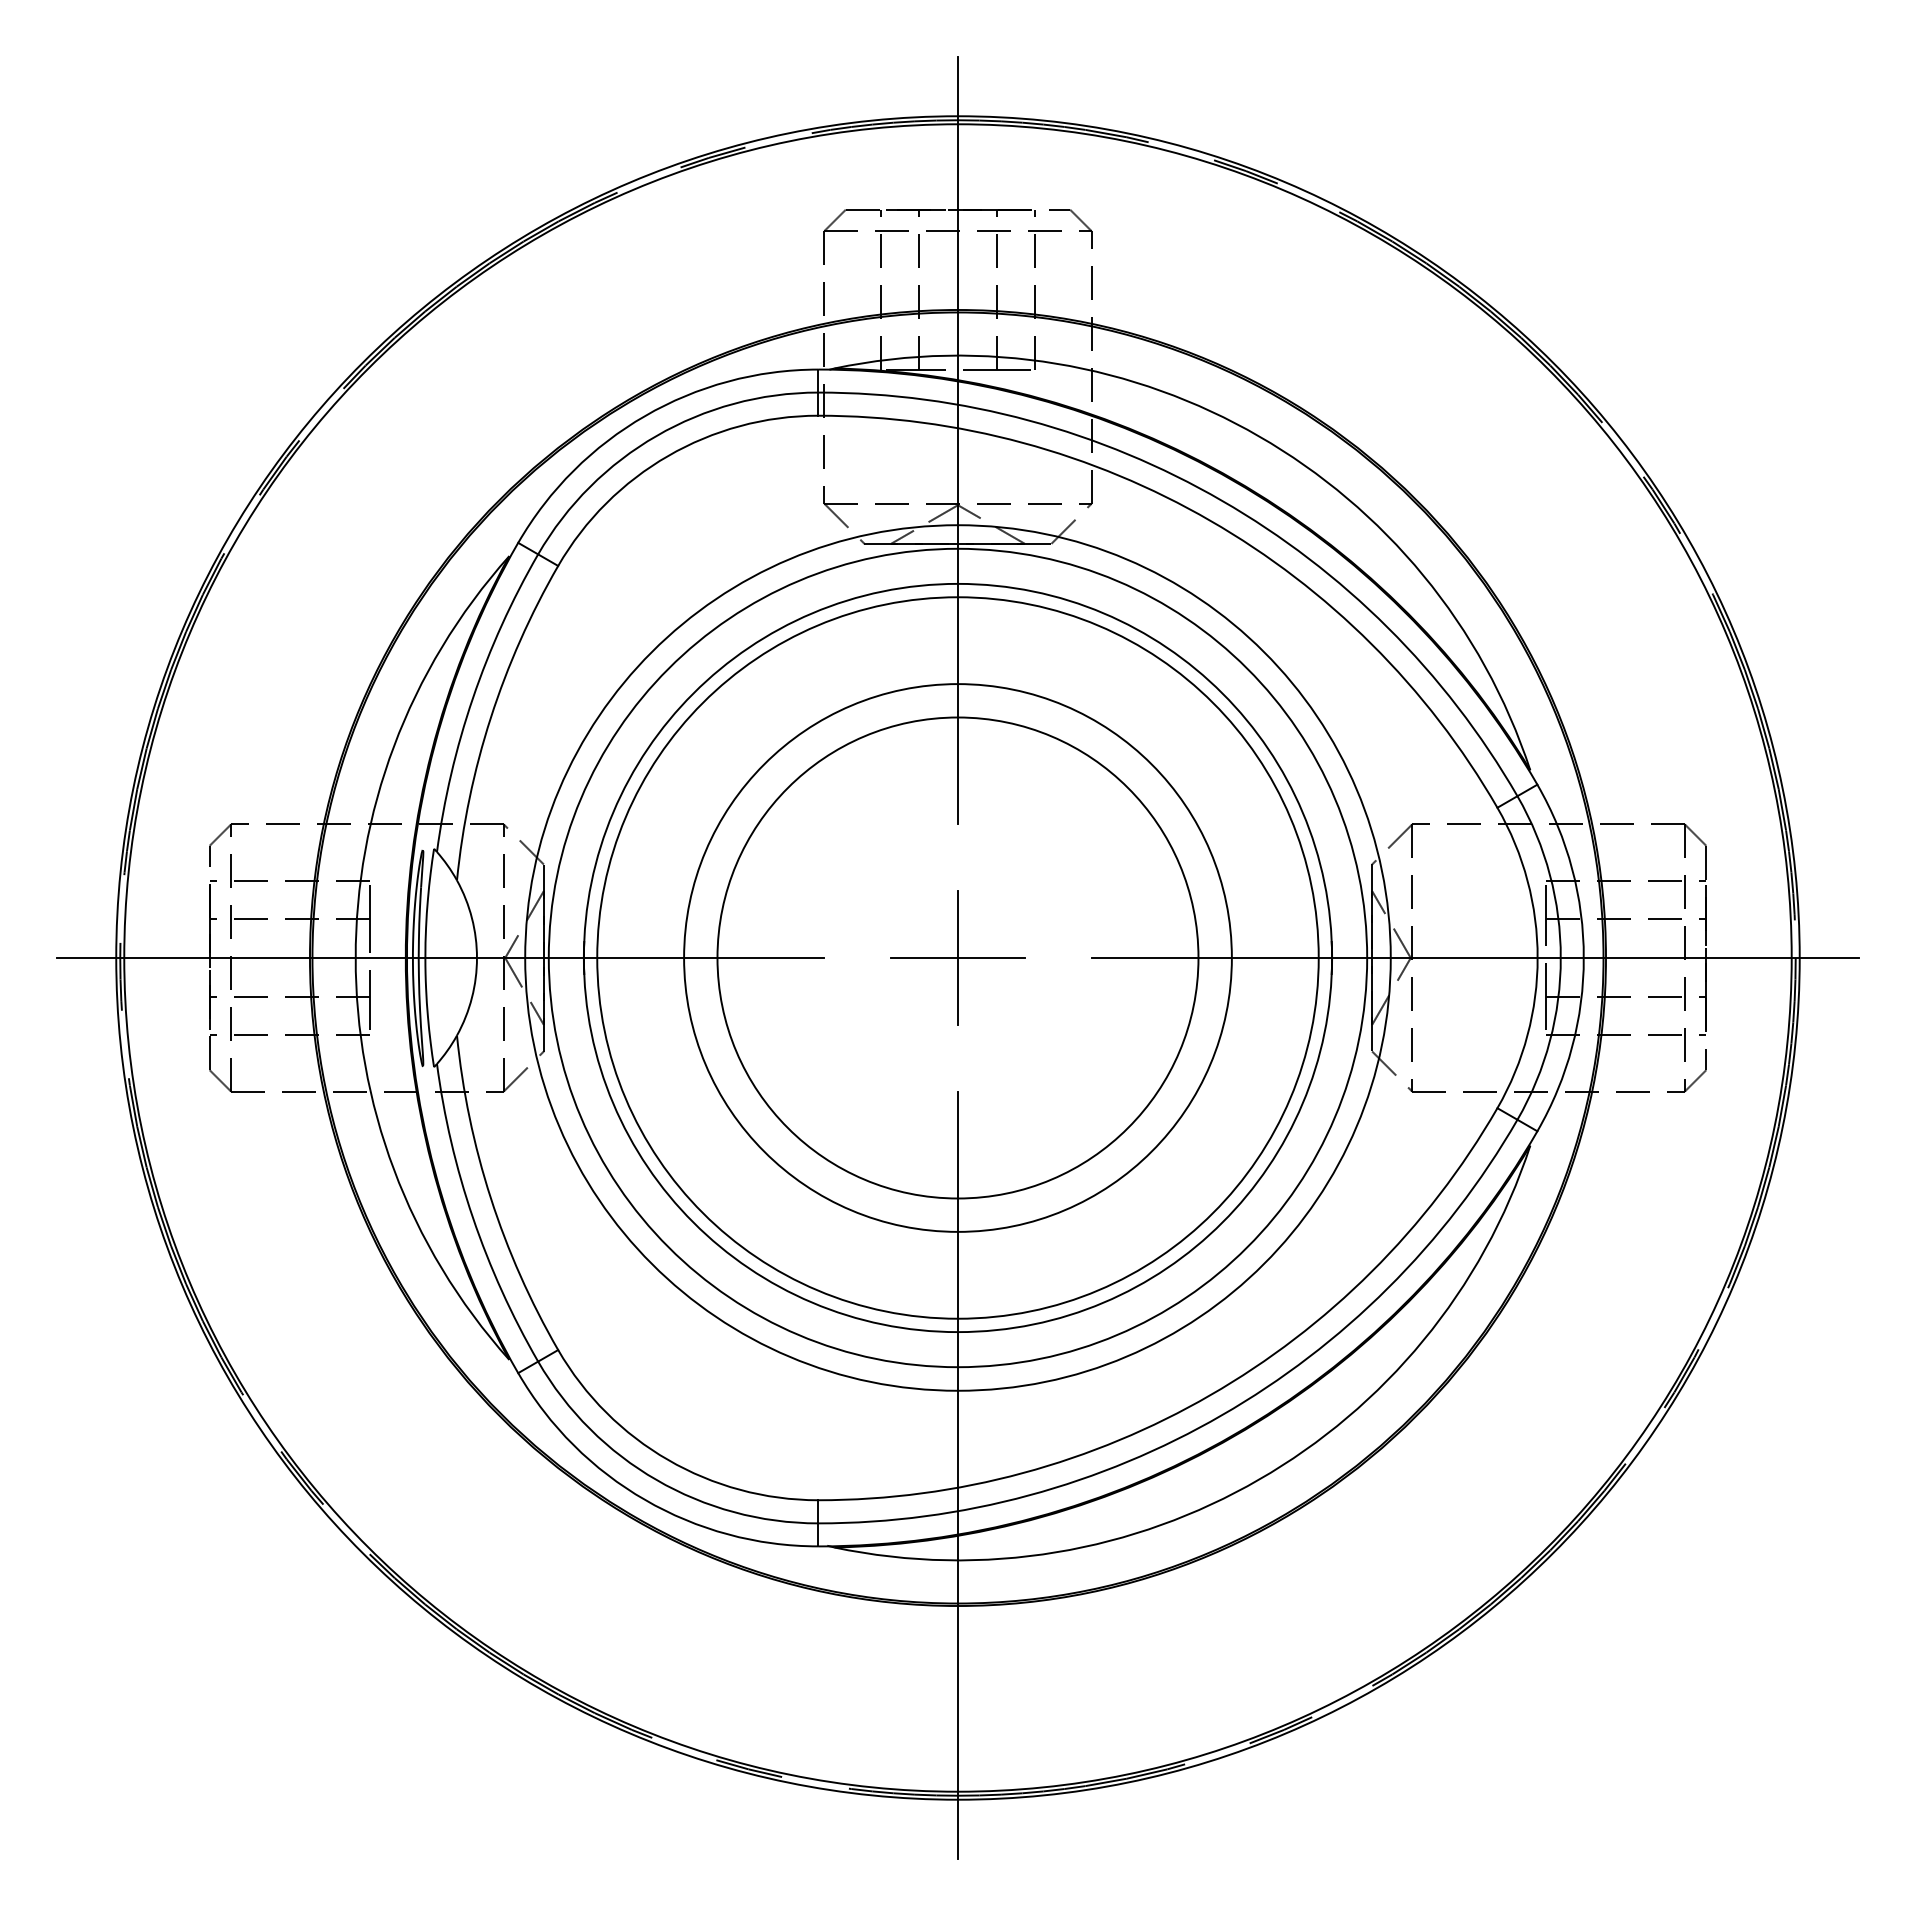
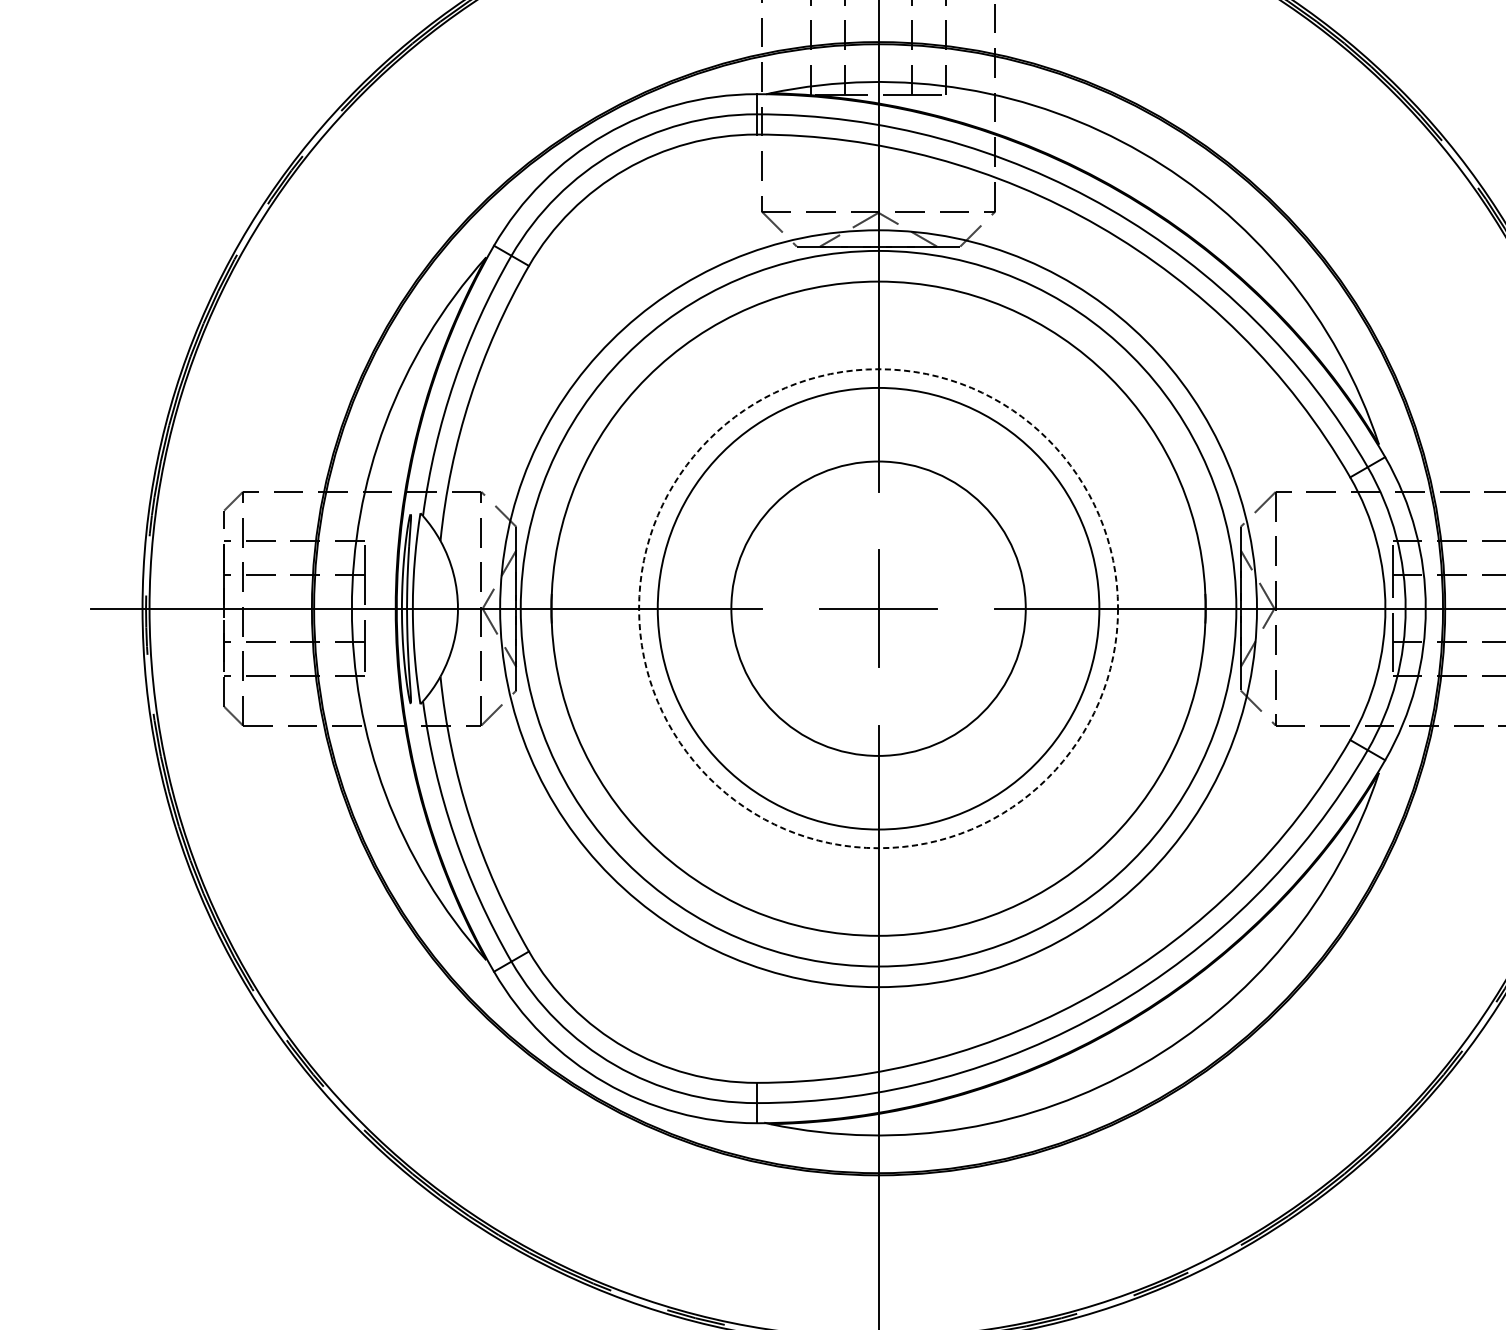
circle: (957, 957) -> (878, 608), size x0.7
circle: (957, 957) -> (878, 608), size x0.7
circle: (957, 957) -> (878, 608), solid -> dashed

